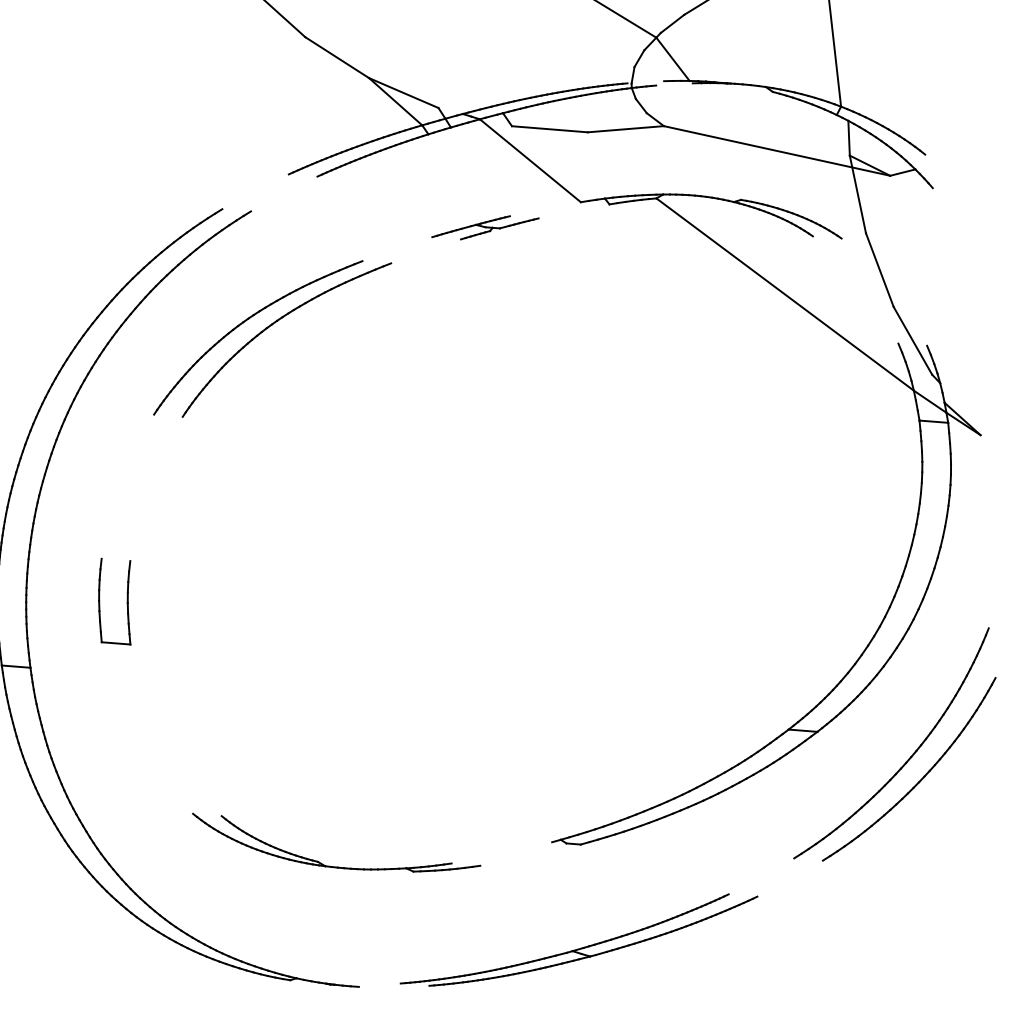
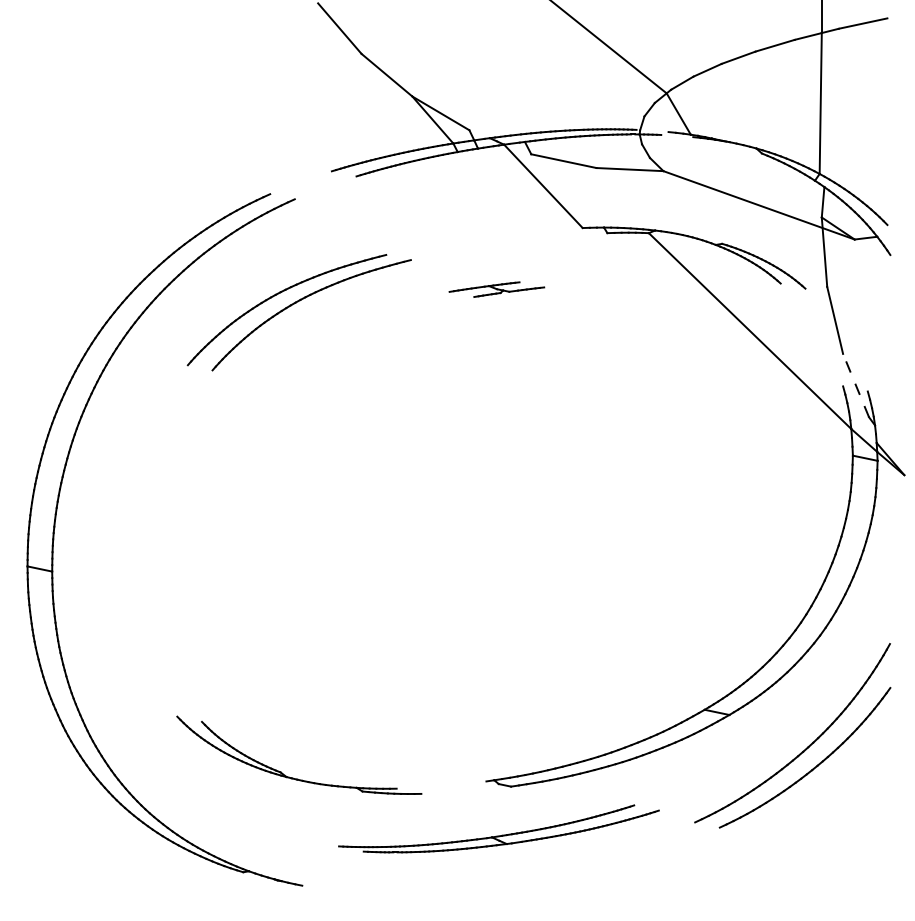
part: (484, 227) -> (496, 289), moved
line: (912, 340) -> (855, 385), solid -> dashed
part: (126, 600) -> (143, 523), removed
part: (579, 948) -> (498, 835), moved

